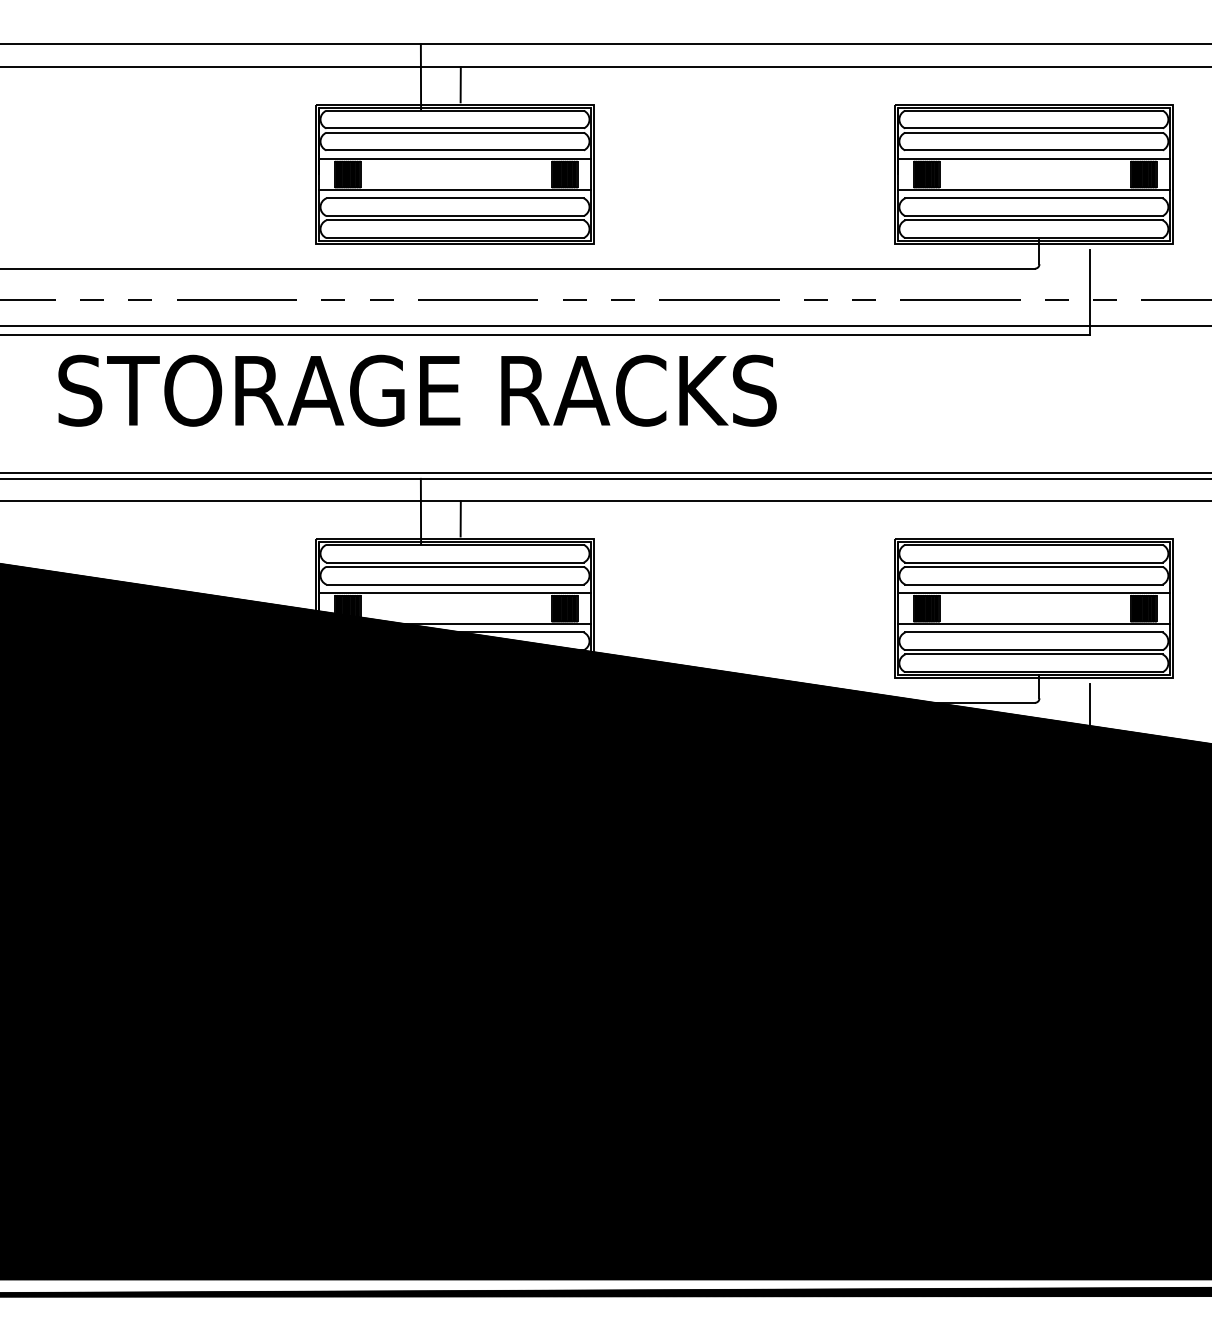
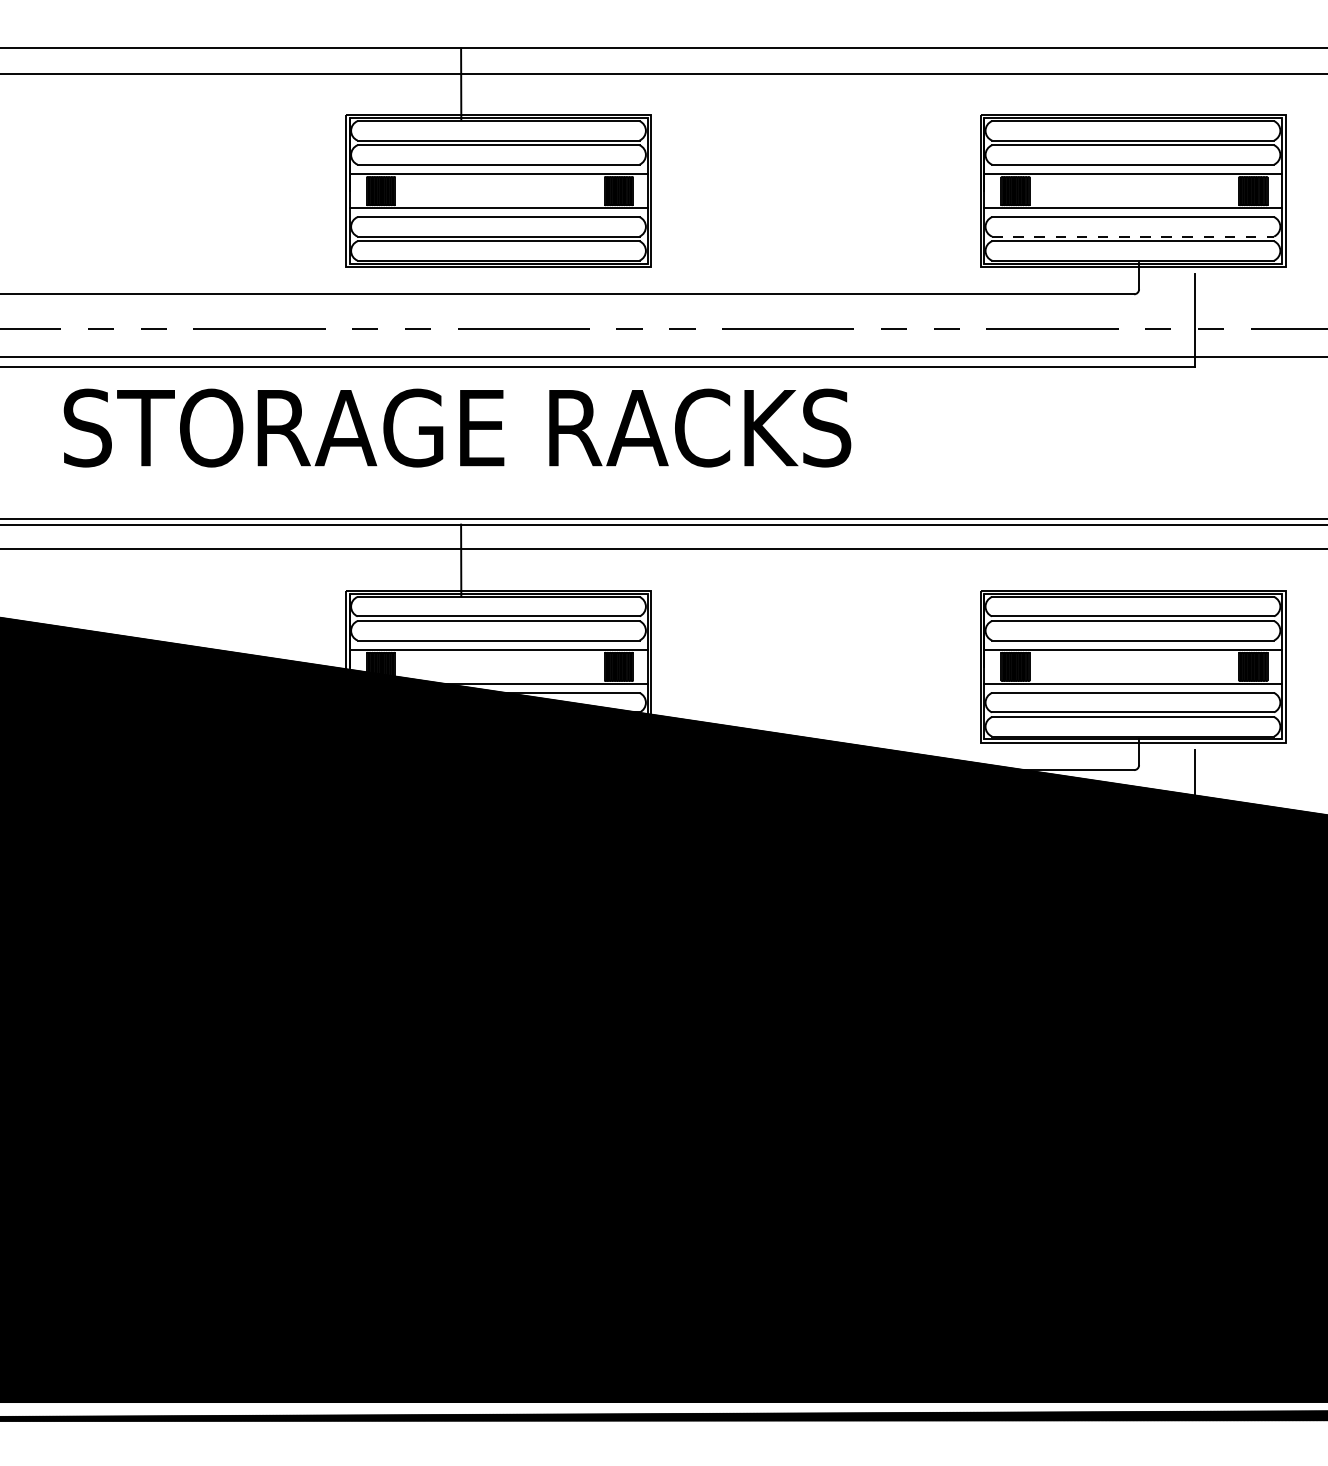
line: (460, 84) -> (504, 92), removed
line: (1034, 215) -> (1133, 236), solid -> dashed
line: (460, 518) -> (504, 568), removed

